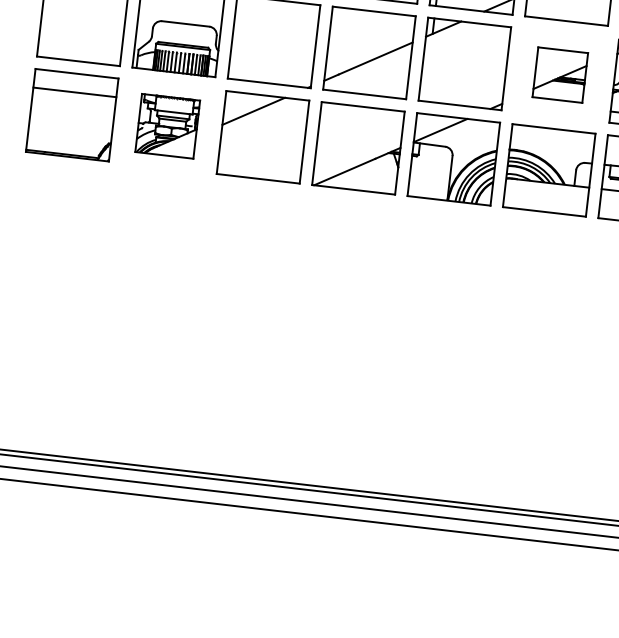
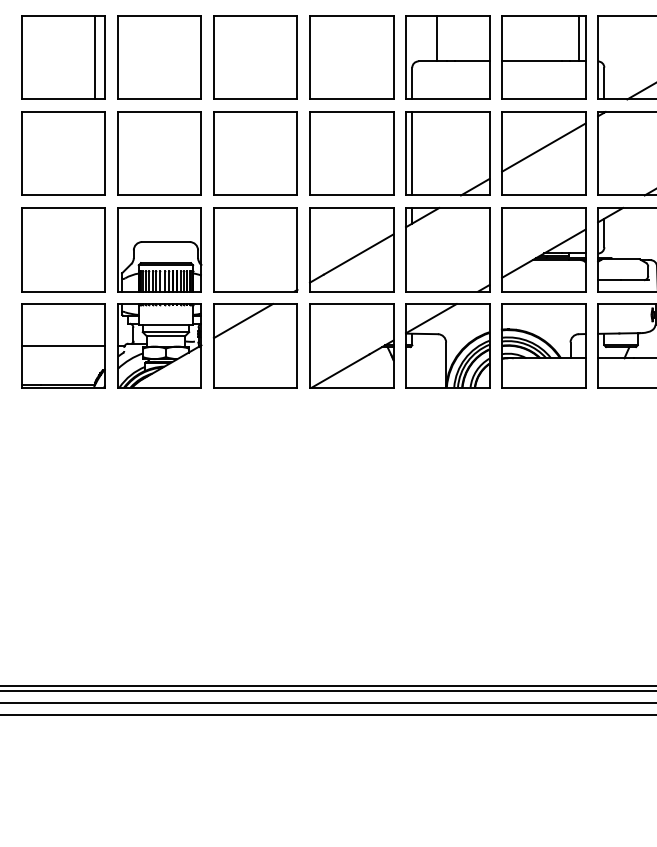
part: (559, 74) -> (543, 249), size x1.67
line: (74, 92) -> (63, 345), moved
part: (167, 125) -> (159, 345), size x1.43

